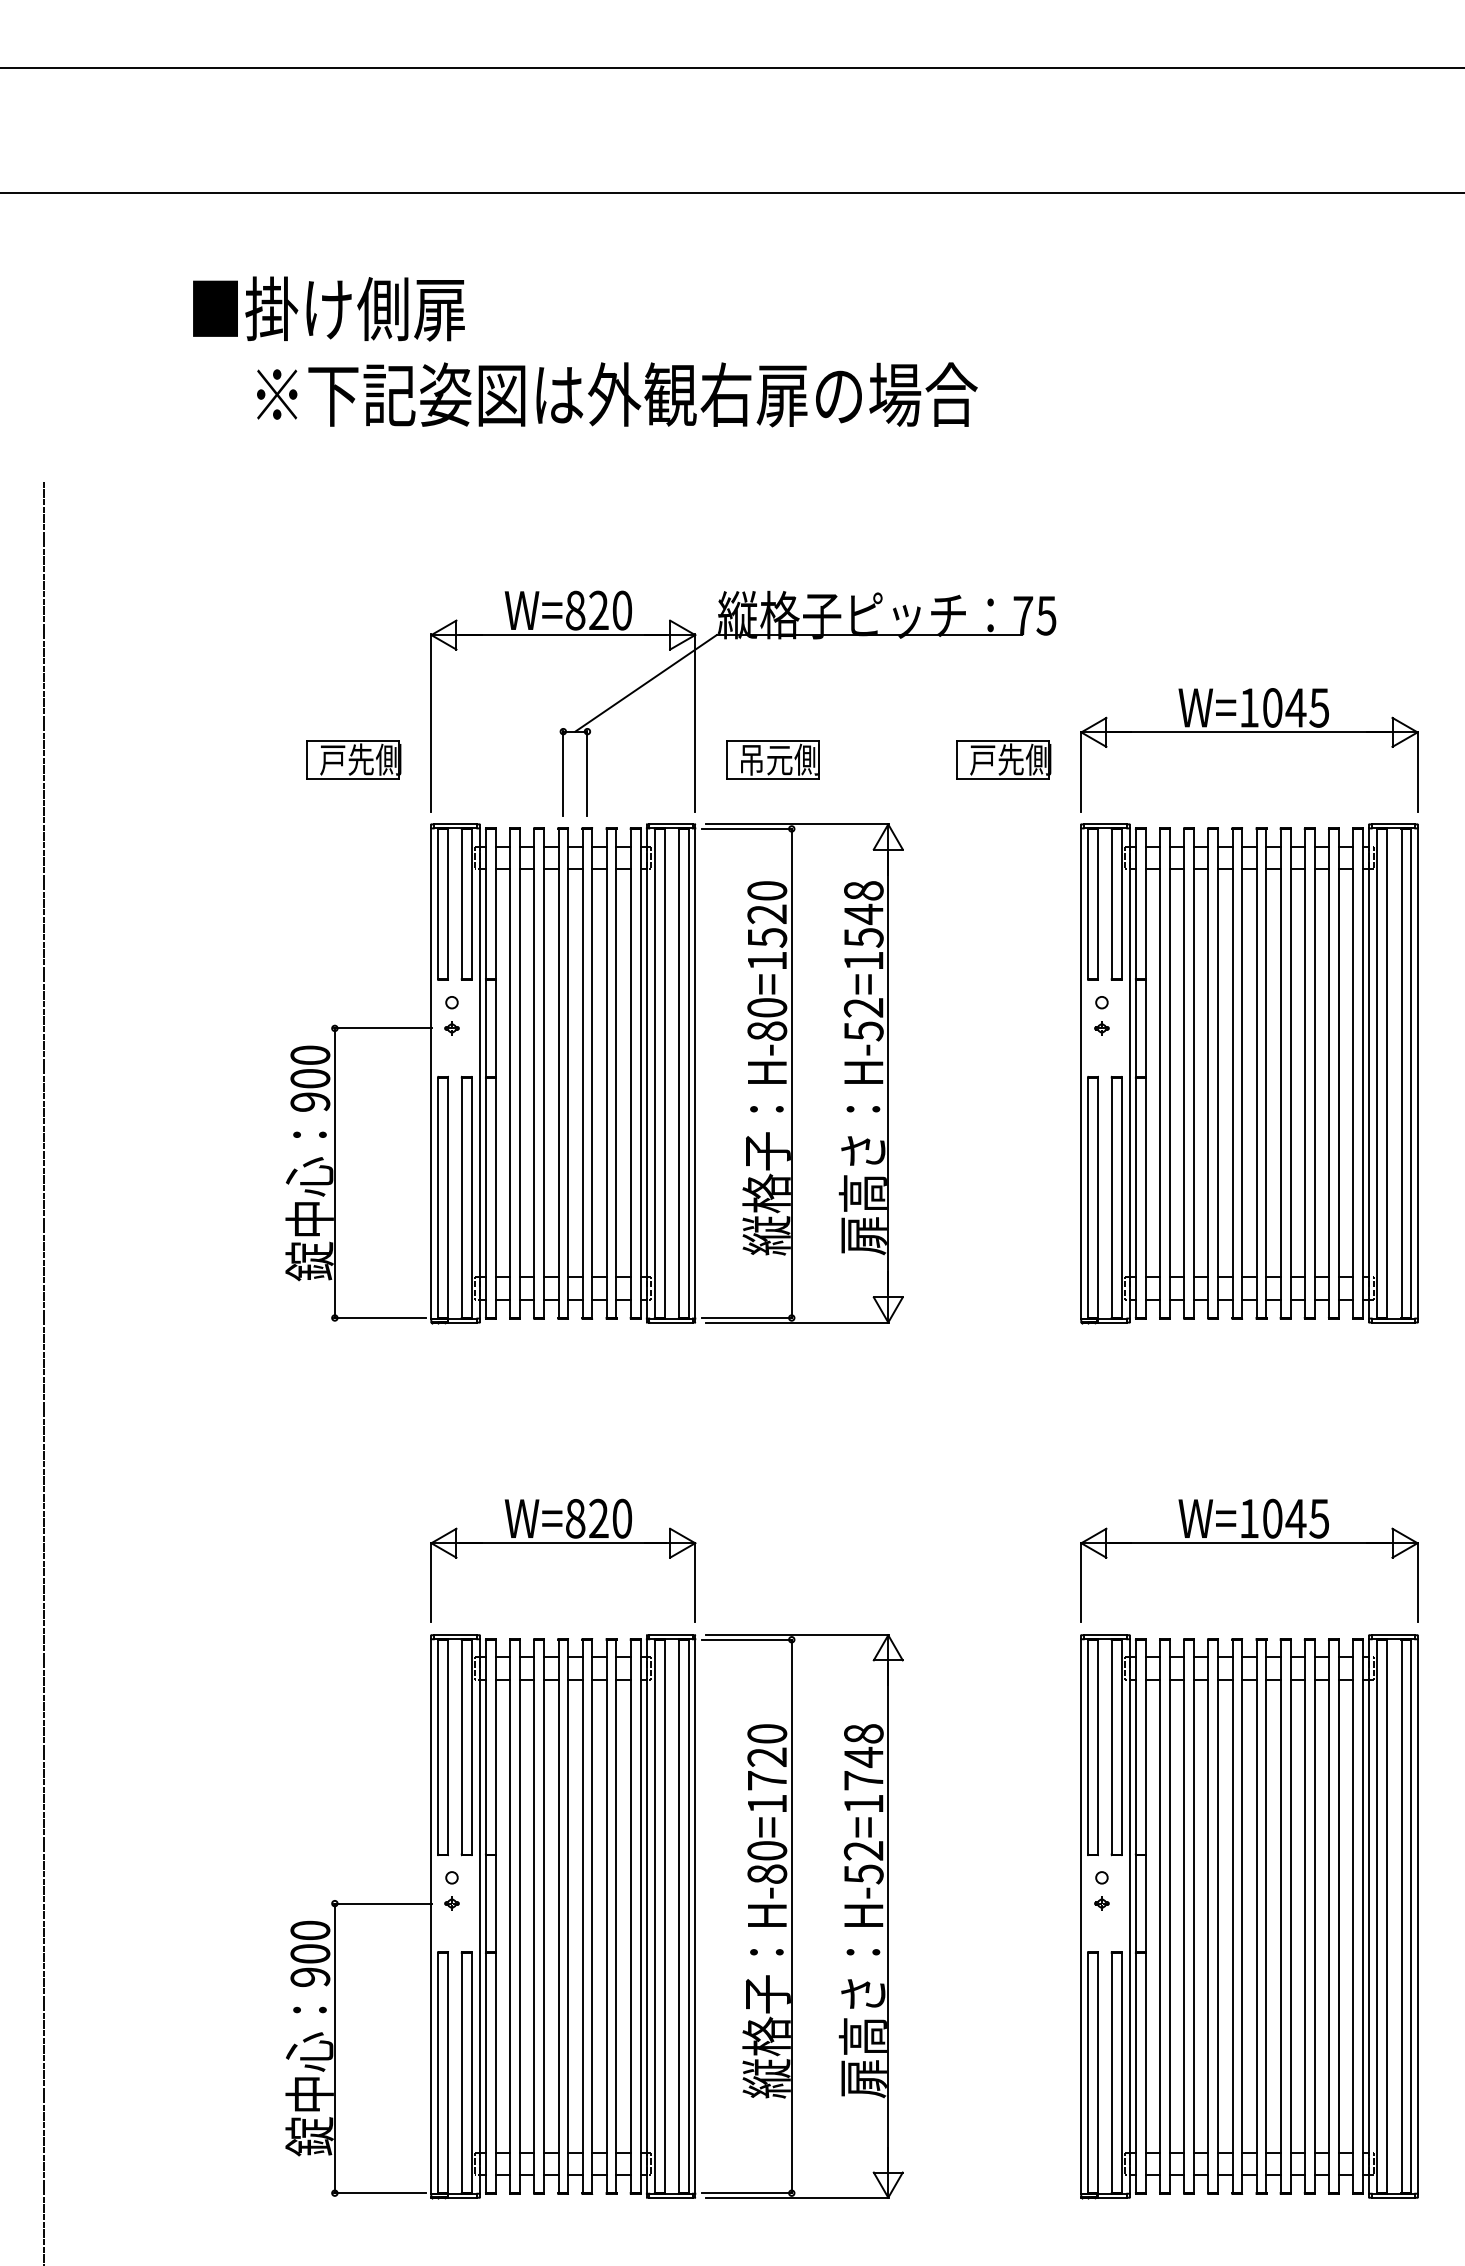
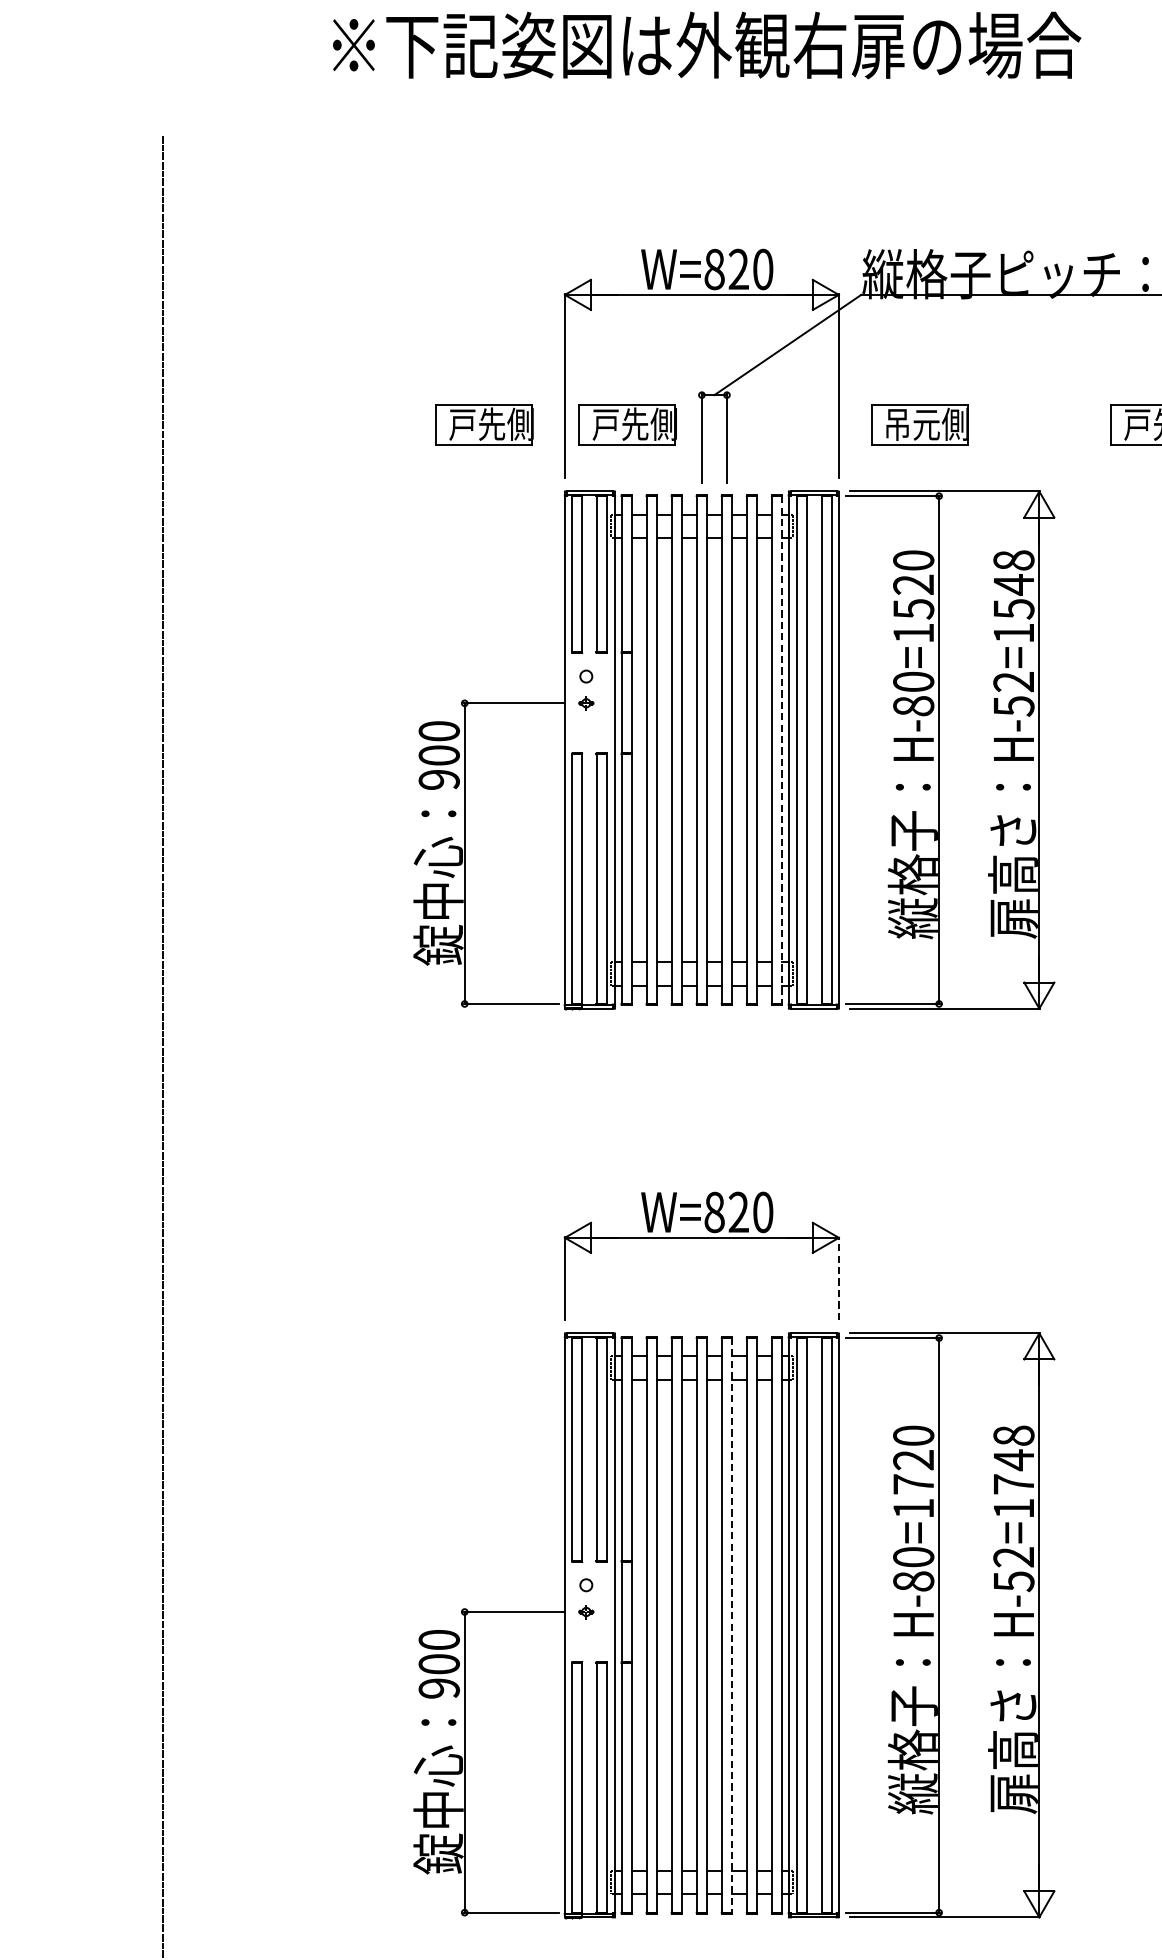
text: (617, 394) -> (707, 45), moved
part: (491, 759) -> (627, 424), added
line: (640, 1073) -> (782, 750), solid -> dashed
line: (695, 1582) -> (839, 1278), solid -> dashed
line: (592, 1916) -> (732, 1625), solid -> dashed

